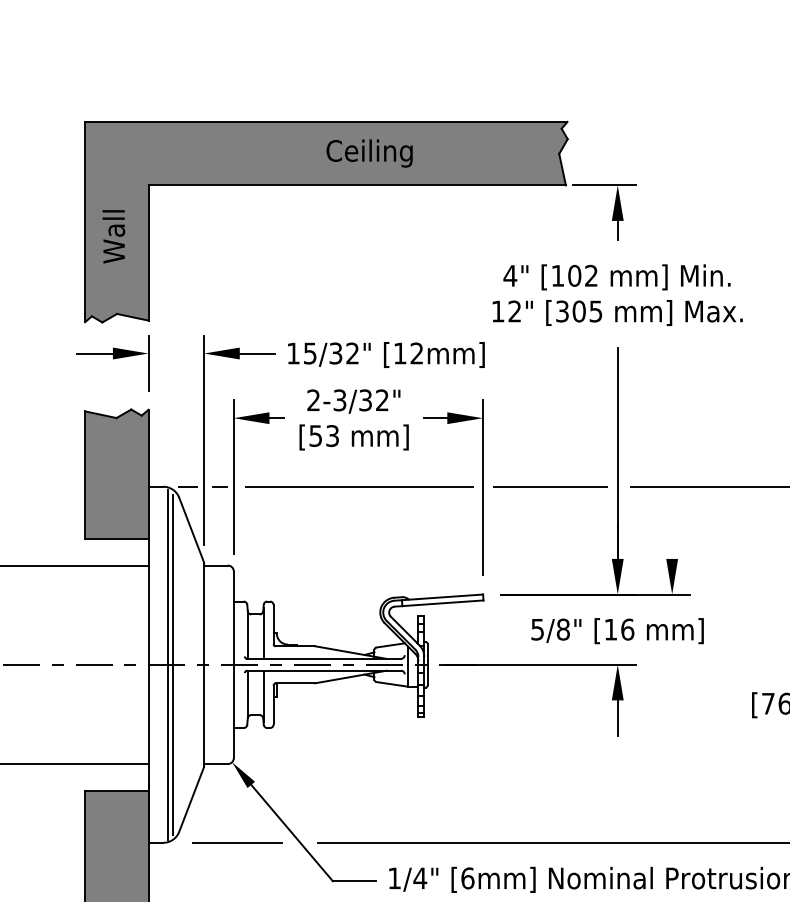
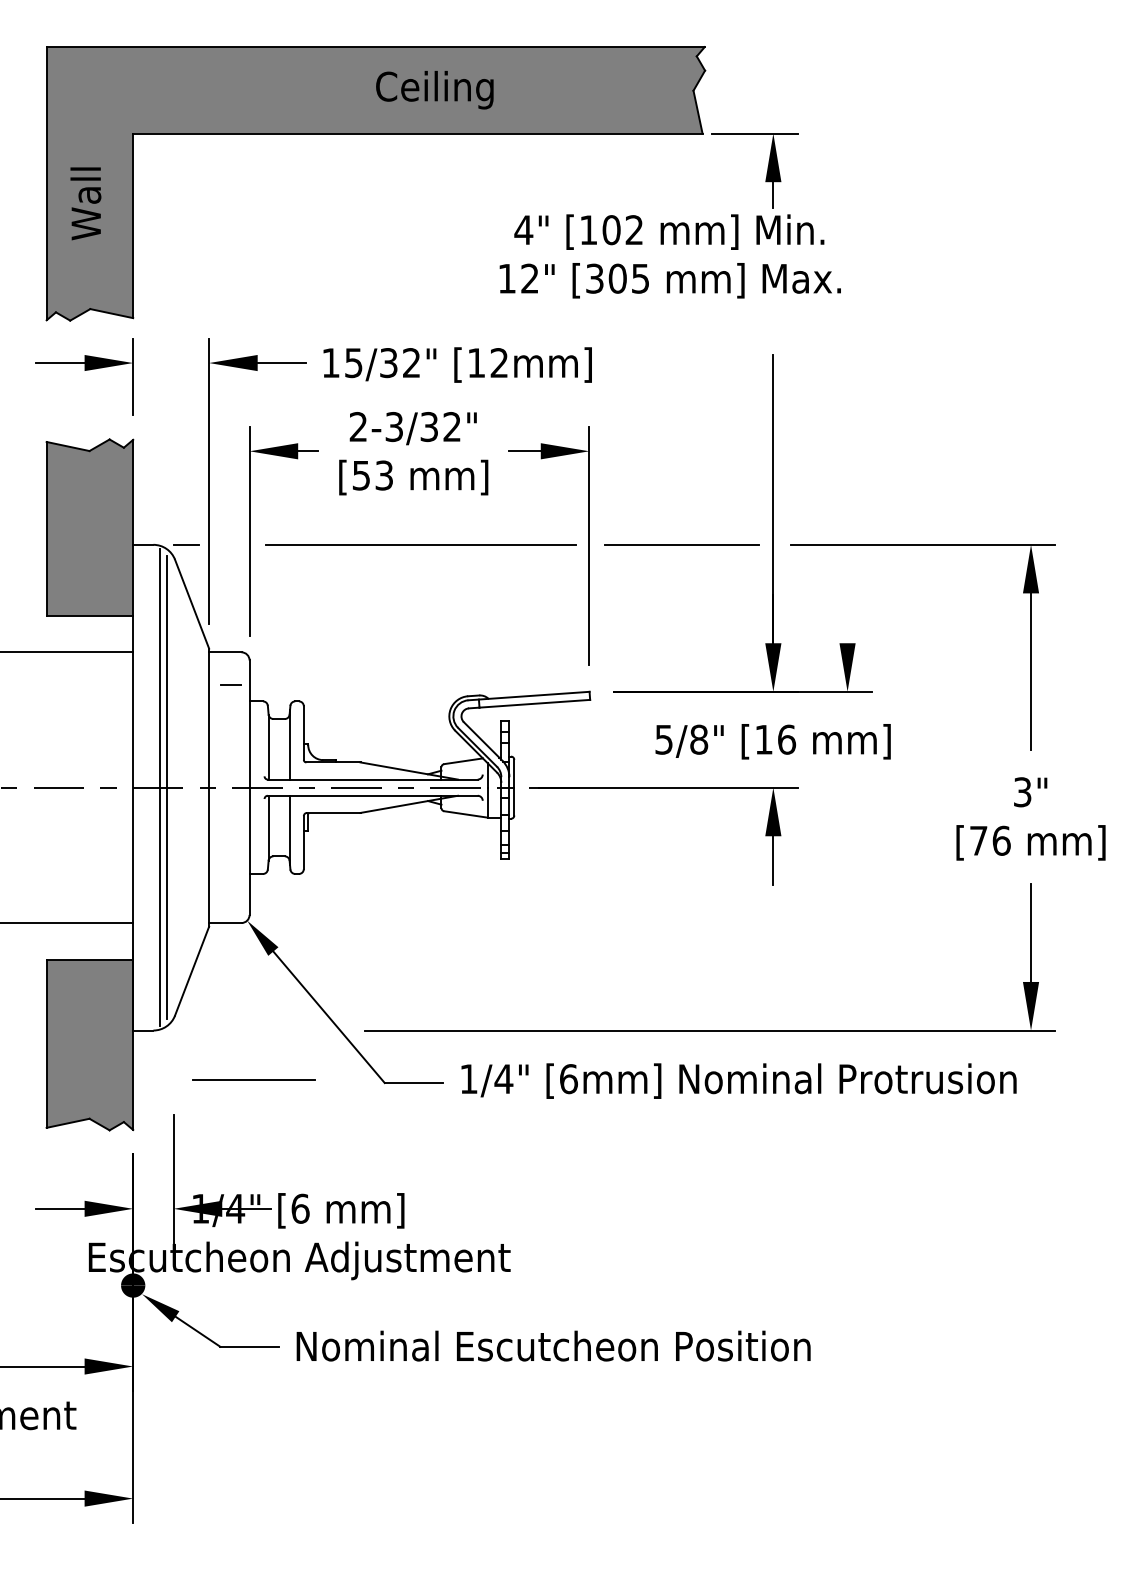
text: (617, 295) -> (669, 256), moved
line: (219, 486) -> (230, 684), moved
line: (236, 842) -> (253, 1079), moved

